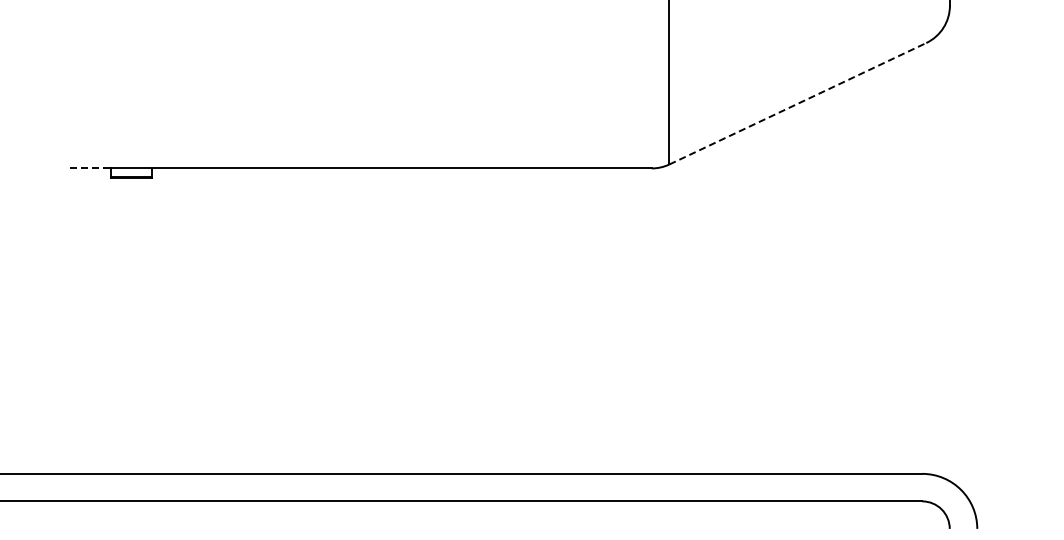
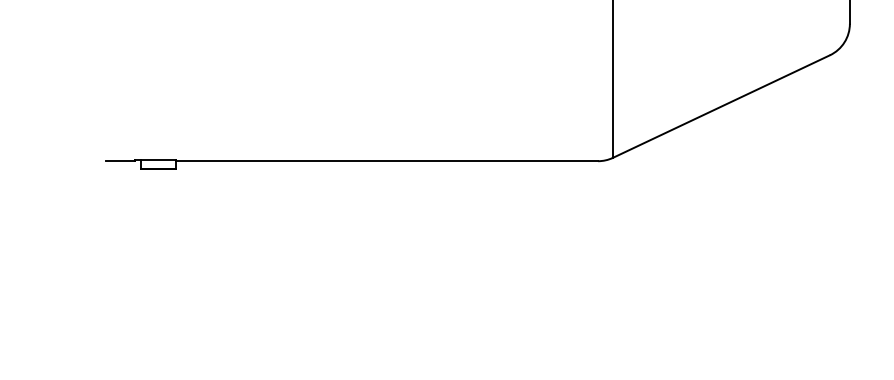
line: (798, 103) -> (722, 106), dashed -> solid
line: (87, 168) -> (121, 161), dashed -> solid

